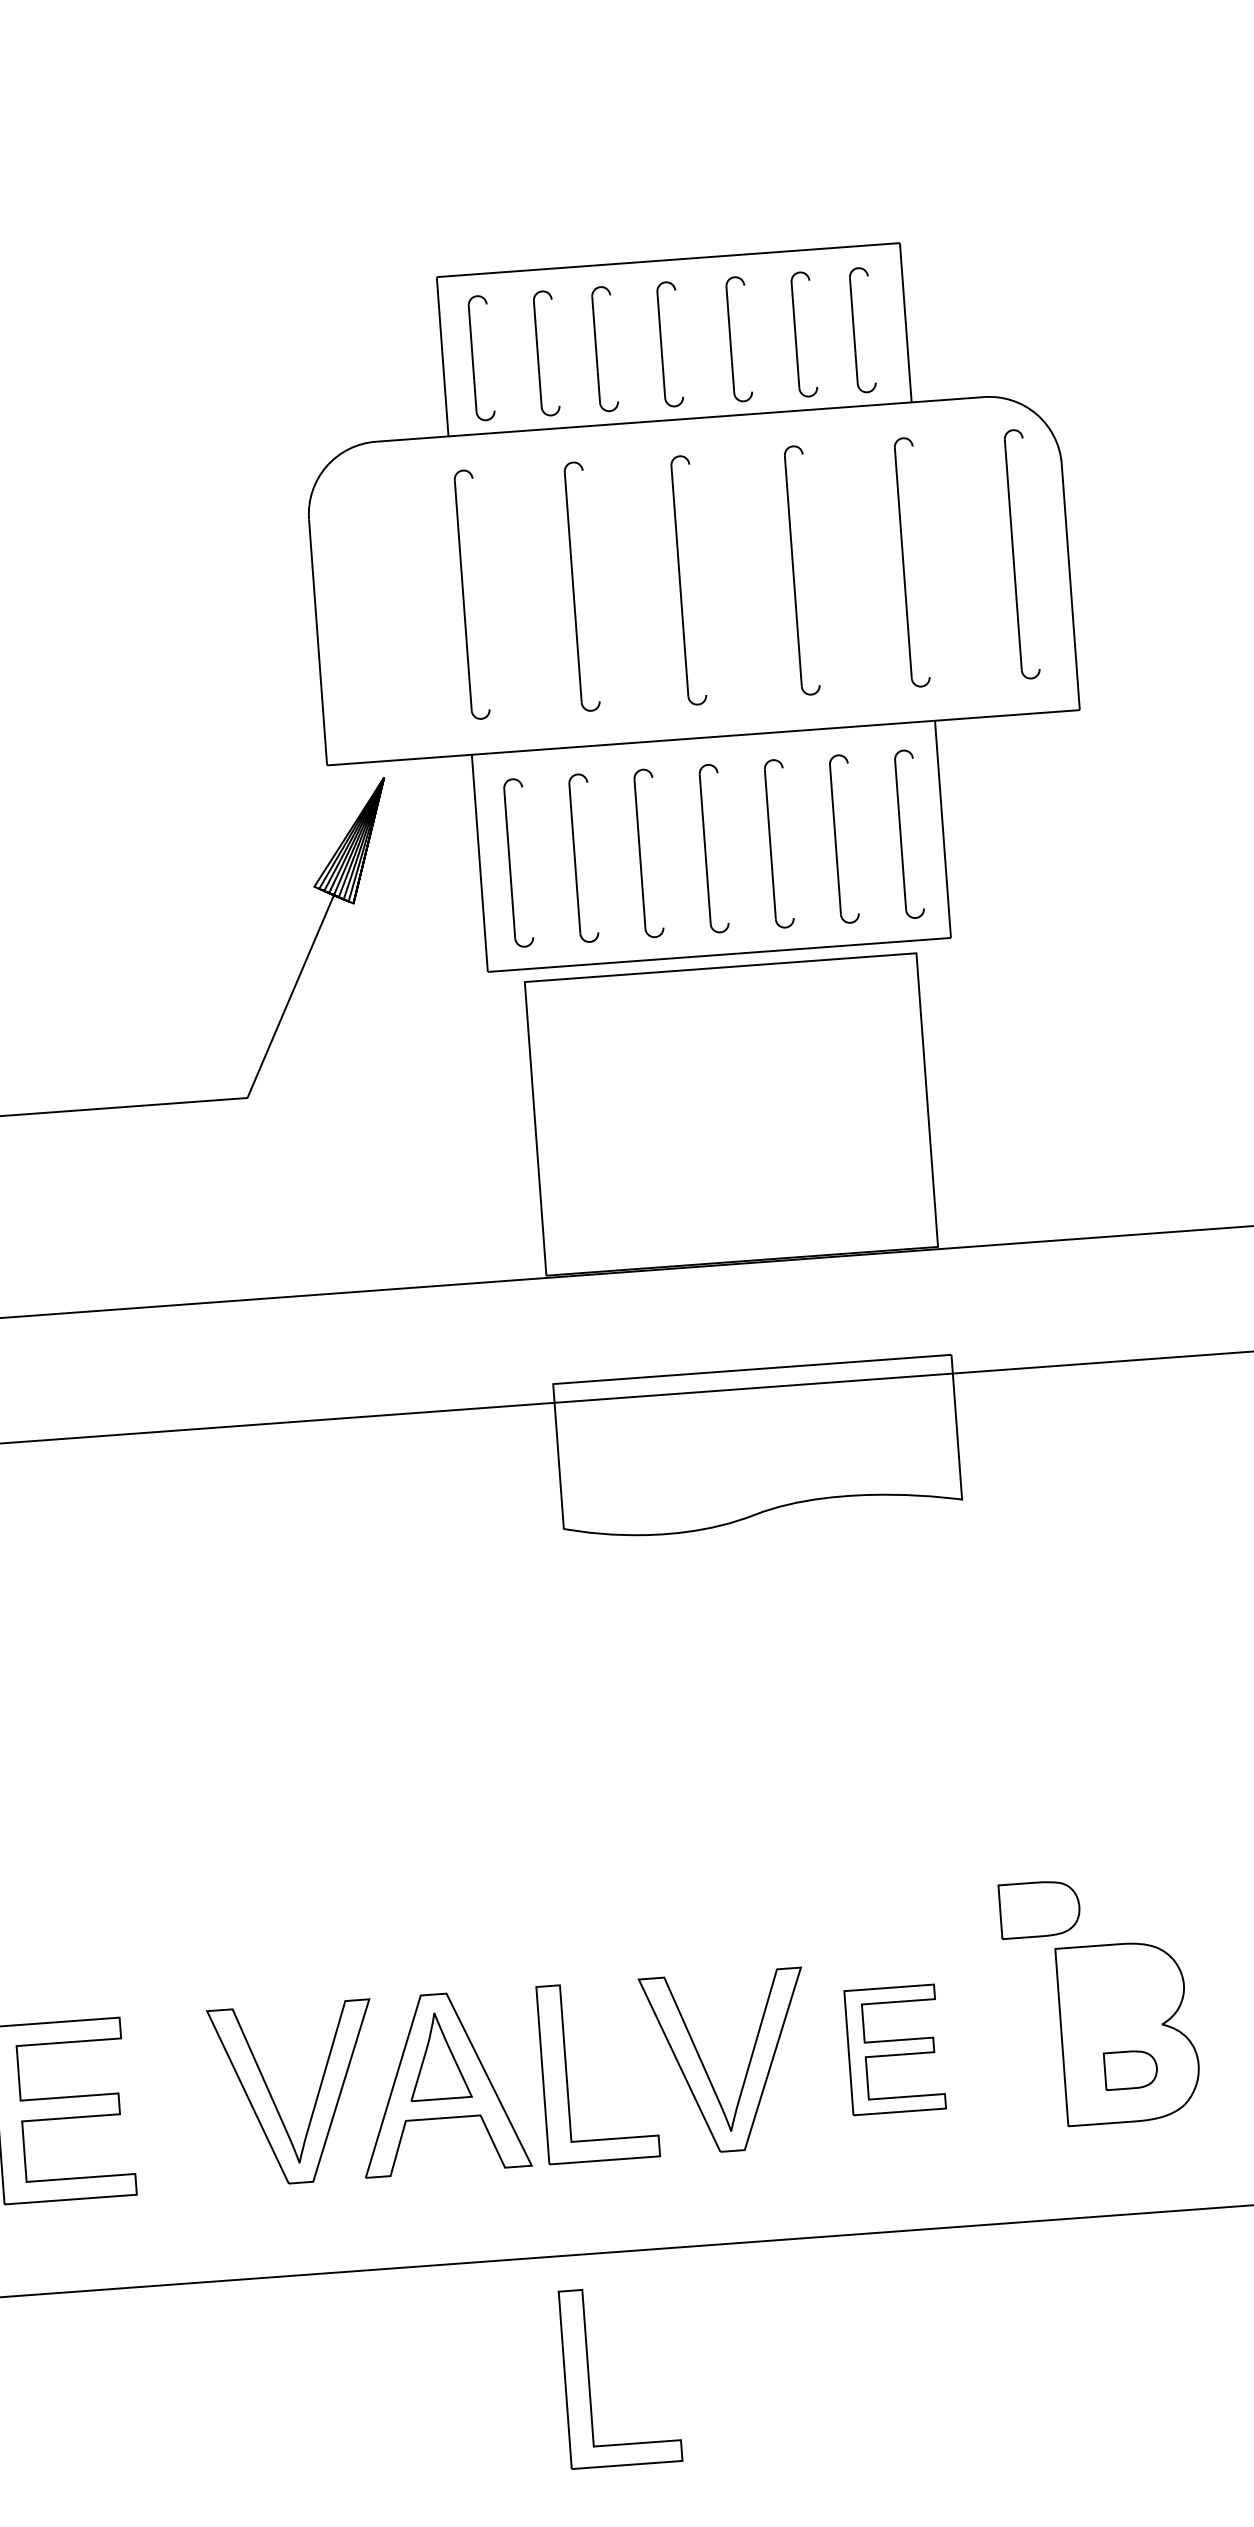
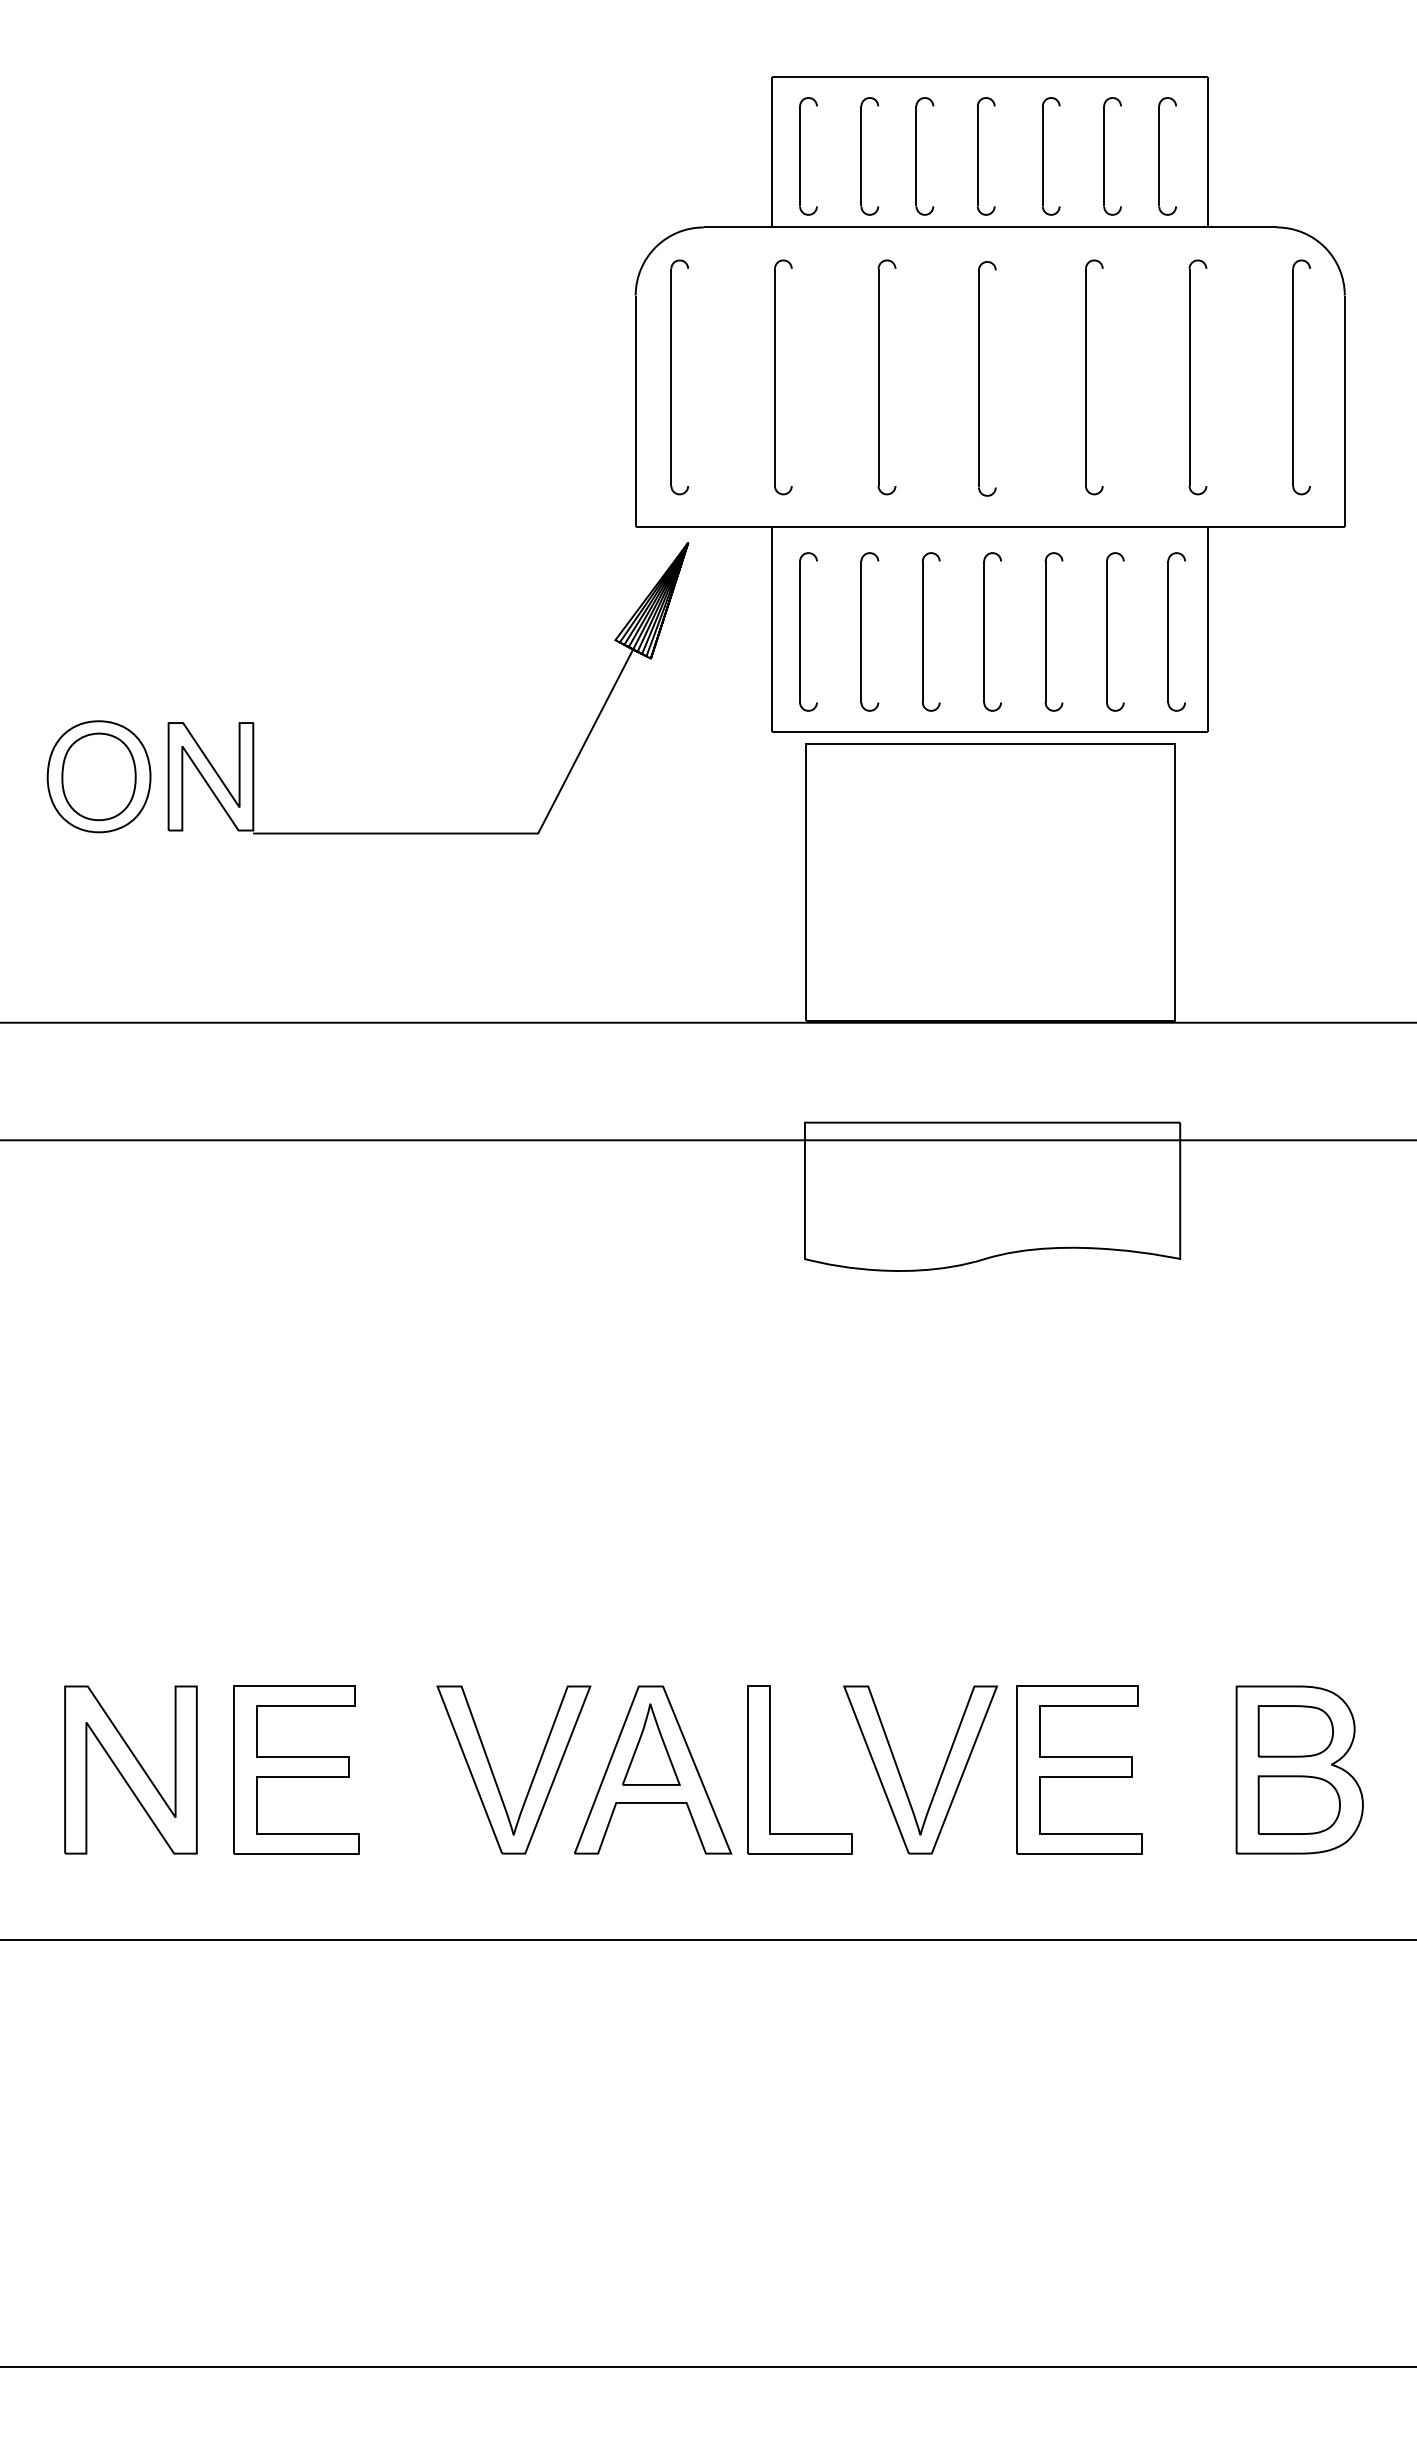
part: (353, 603) -> (671, 377), added
part: (1039, 1909) -> (1295, 1731), moved
part: (895, 2049) -> (1079, 1769), size x1.43
part: (1130, 2069) -> (1298, 1804), size x1.67
part: (589, 2378) -> (770, 2056), removed

